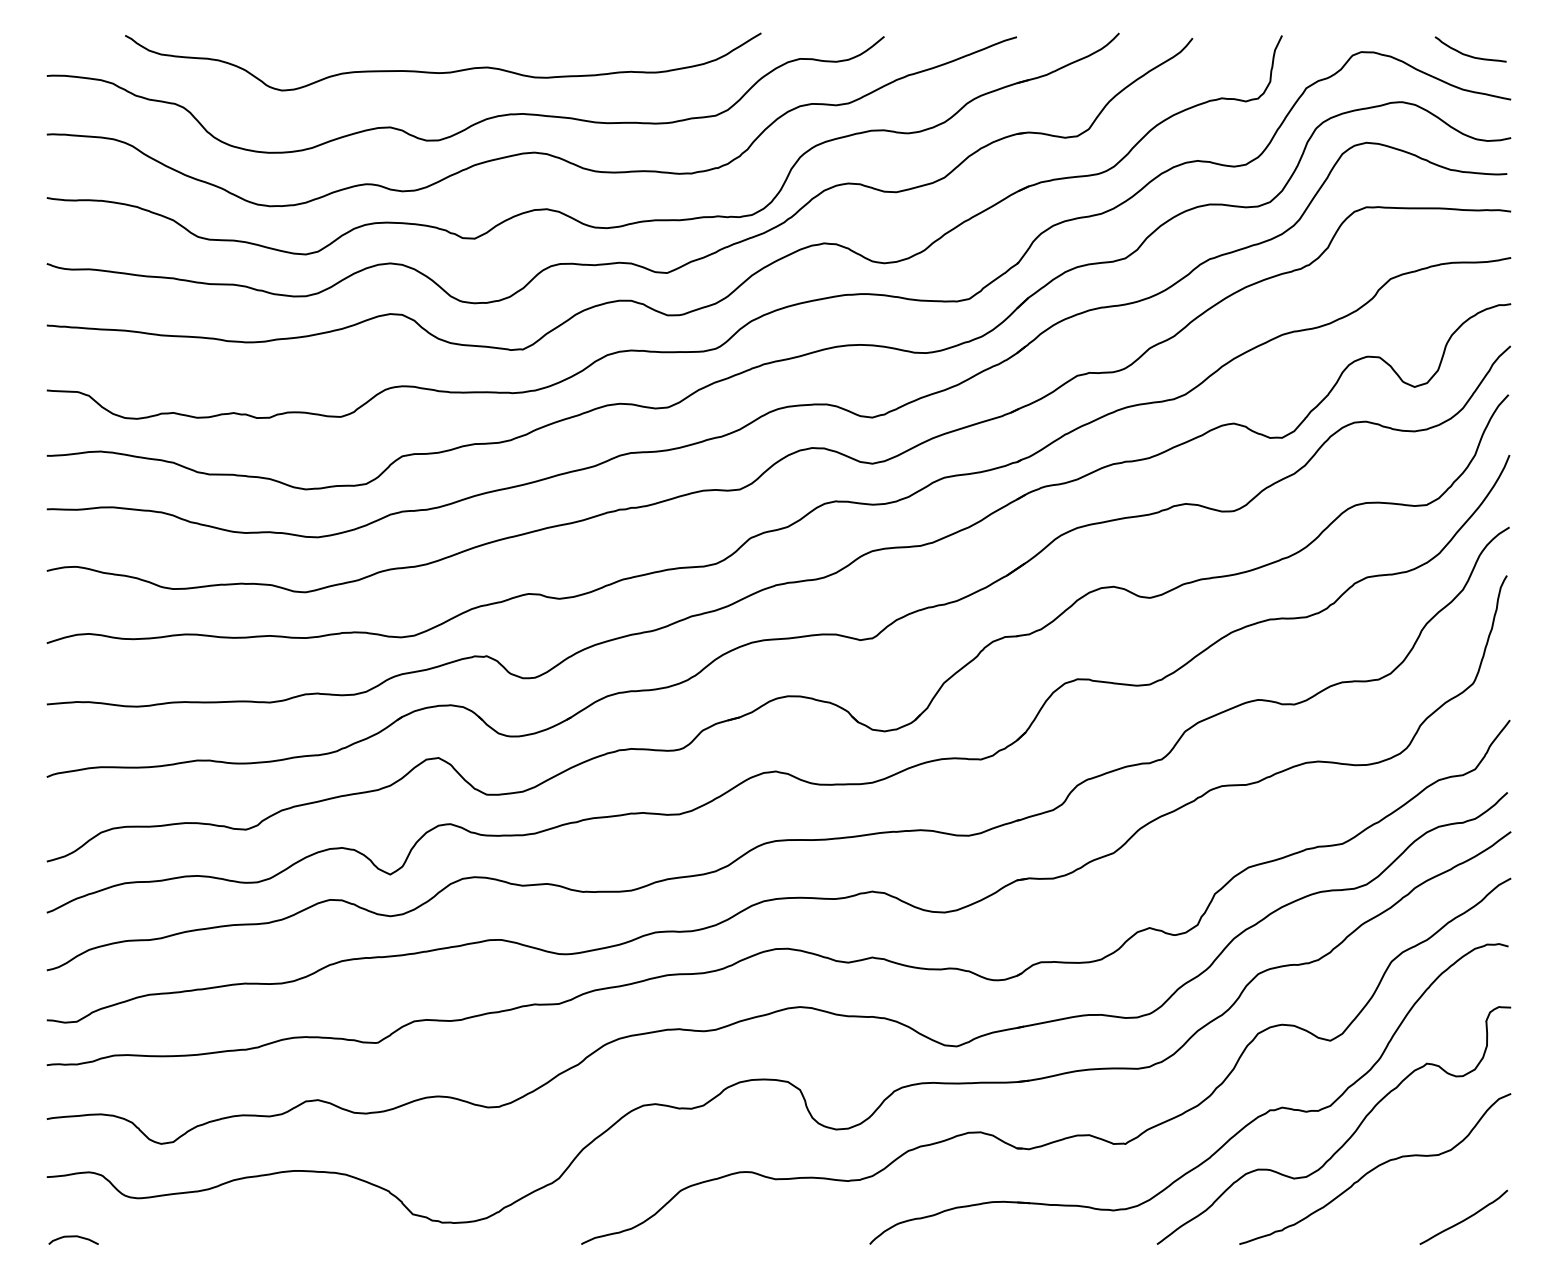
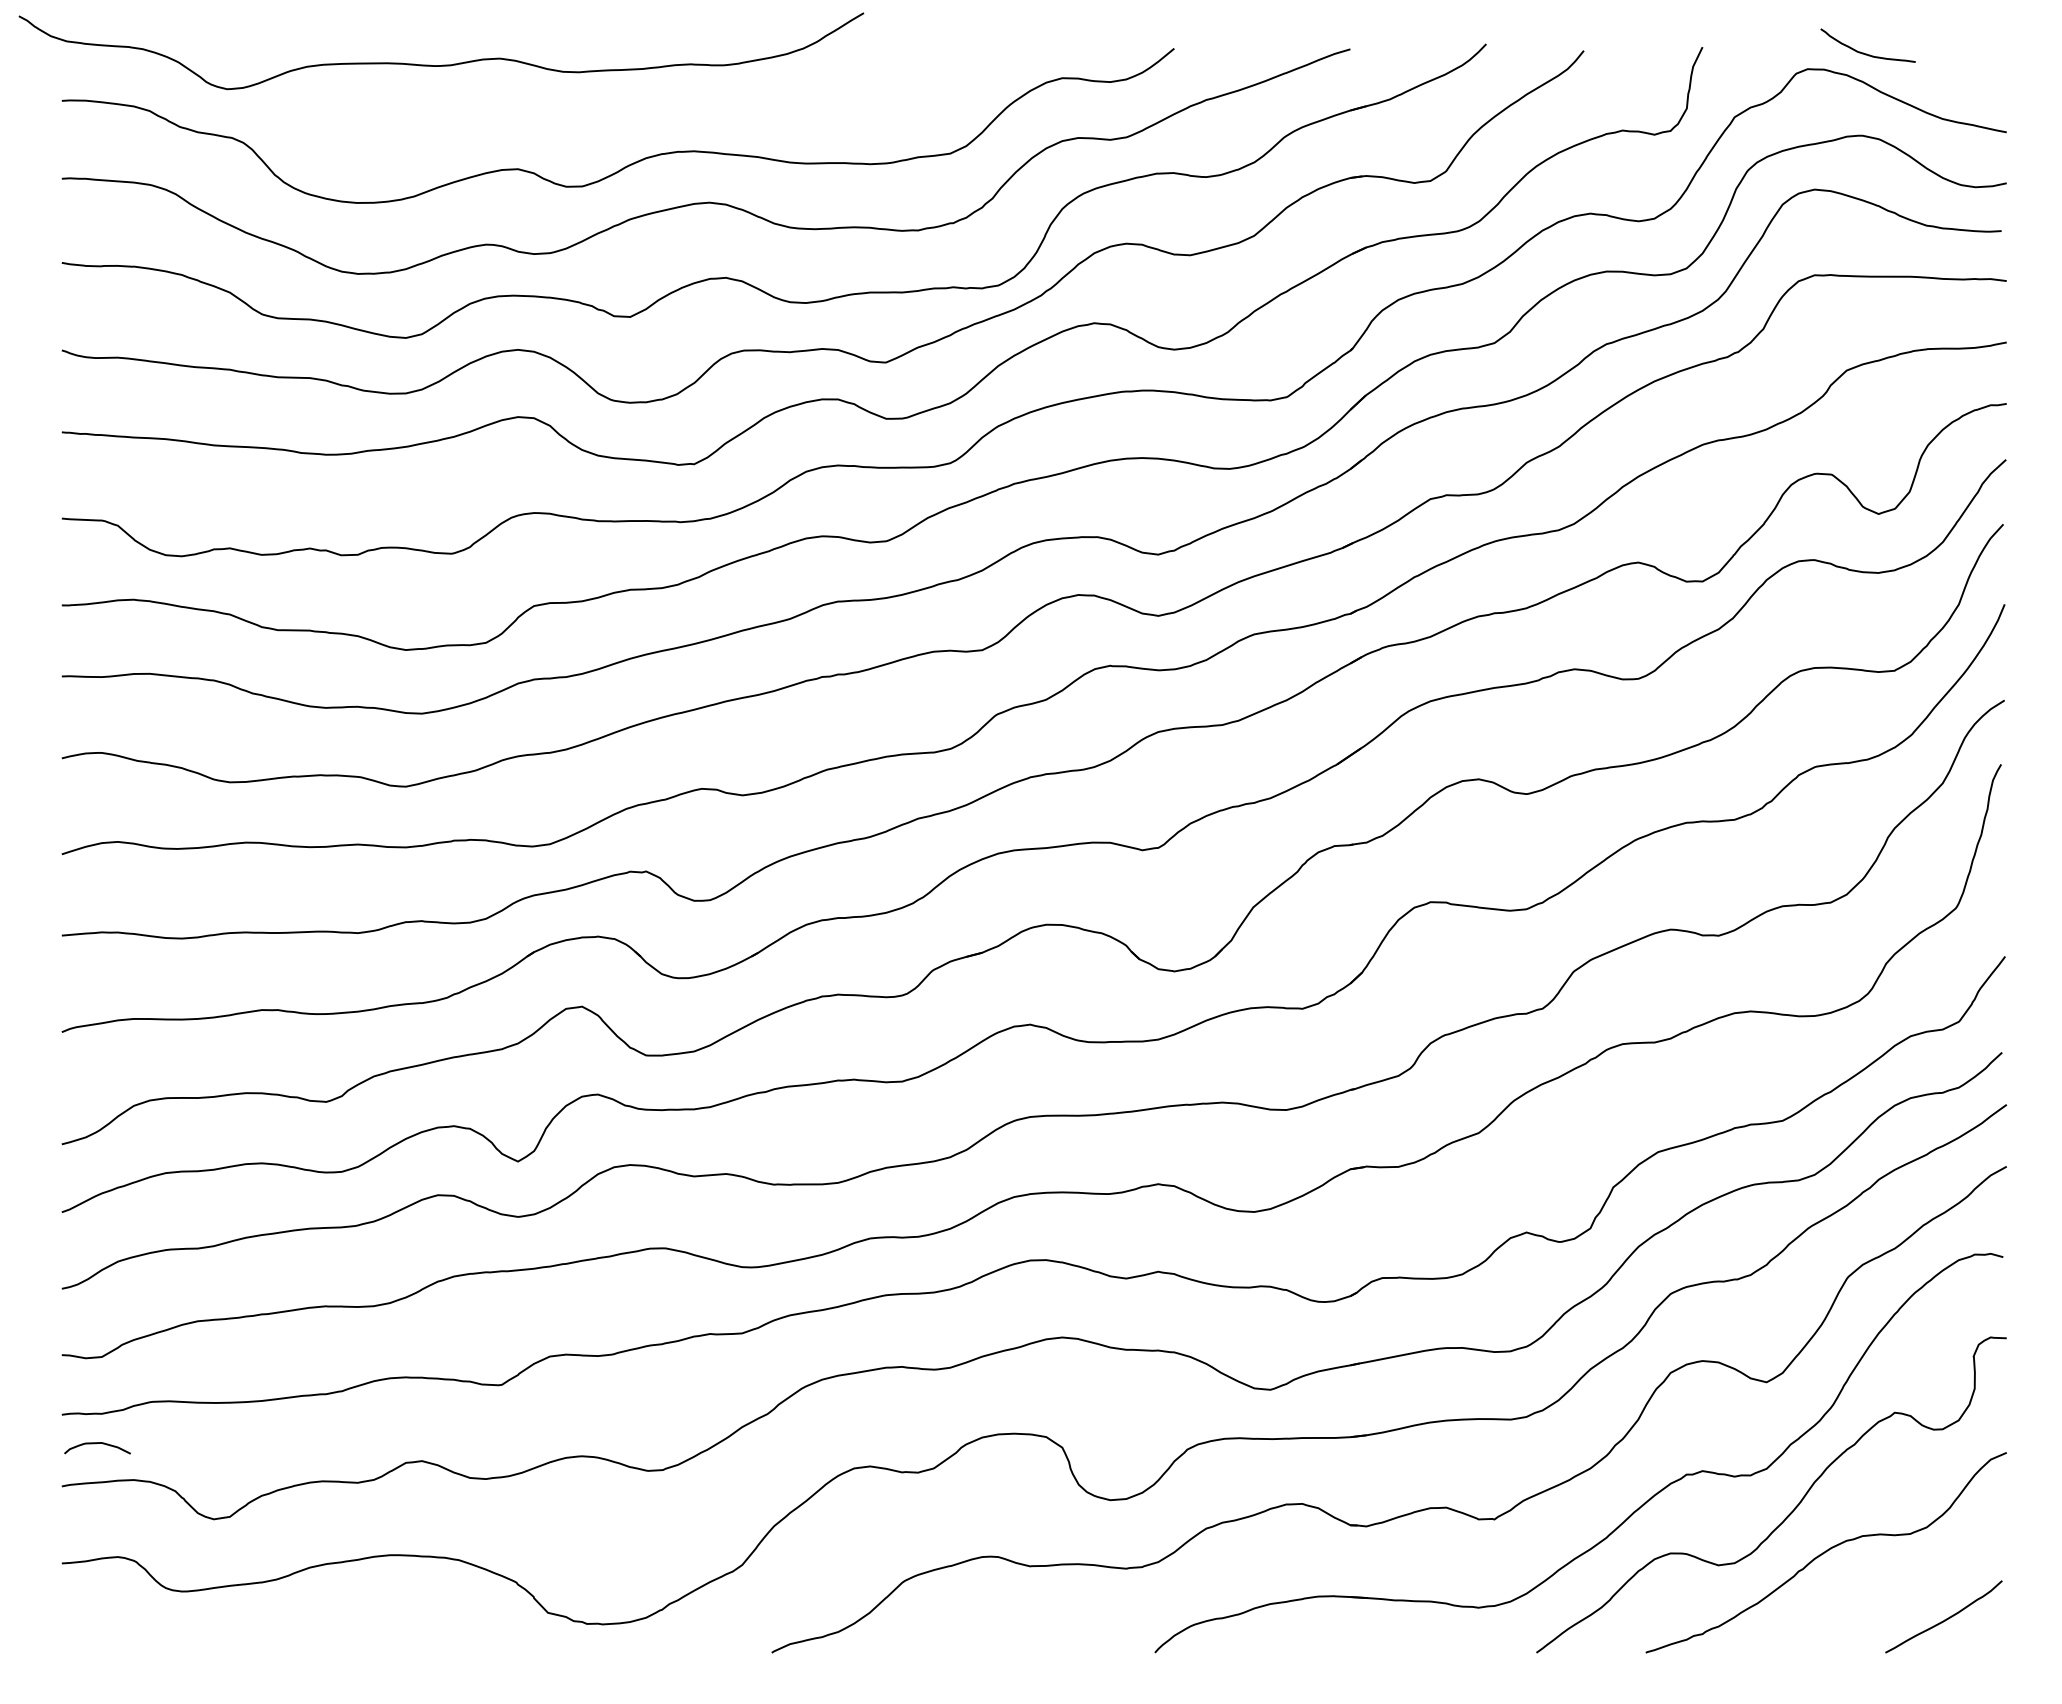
curve: (1470, 55) -> (1867, 53), moved
curve: (444, 71) -> (442, 64), moved
curve: (72, 1237) -> (95, 1444), moved

